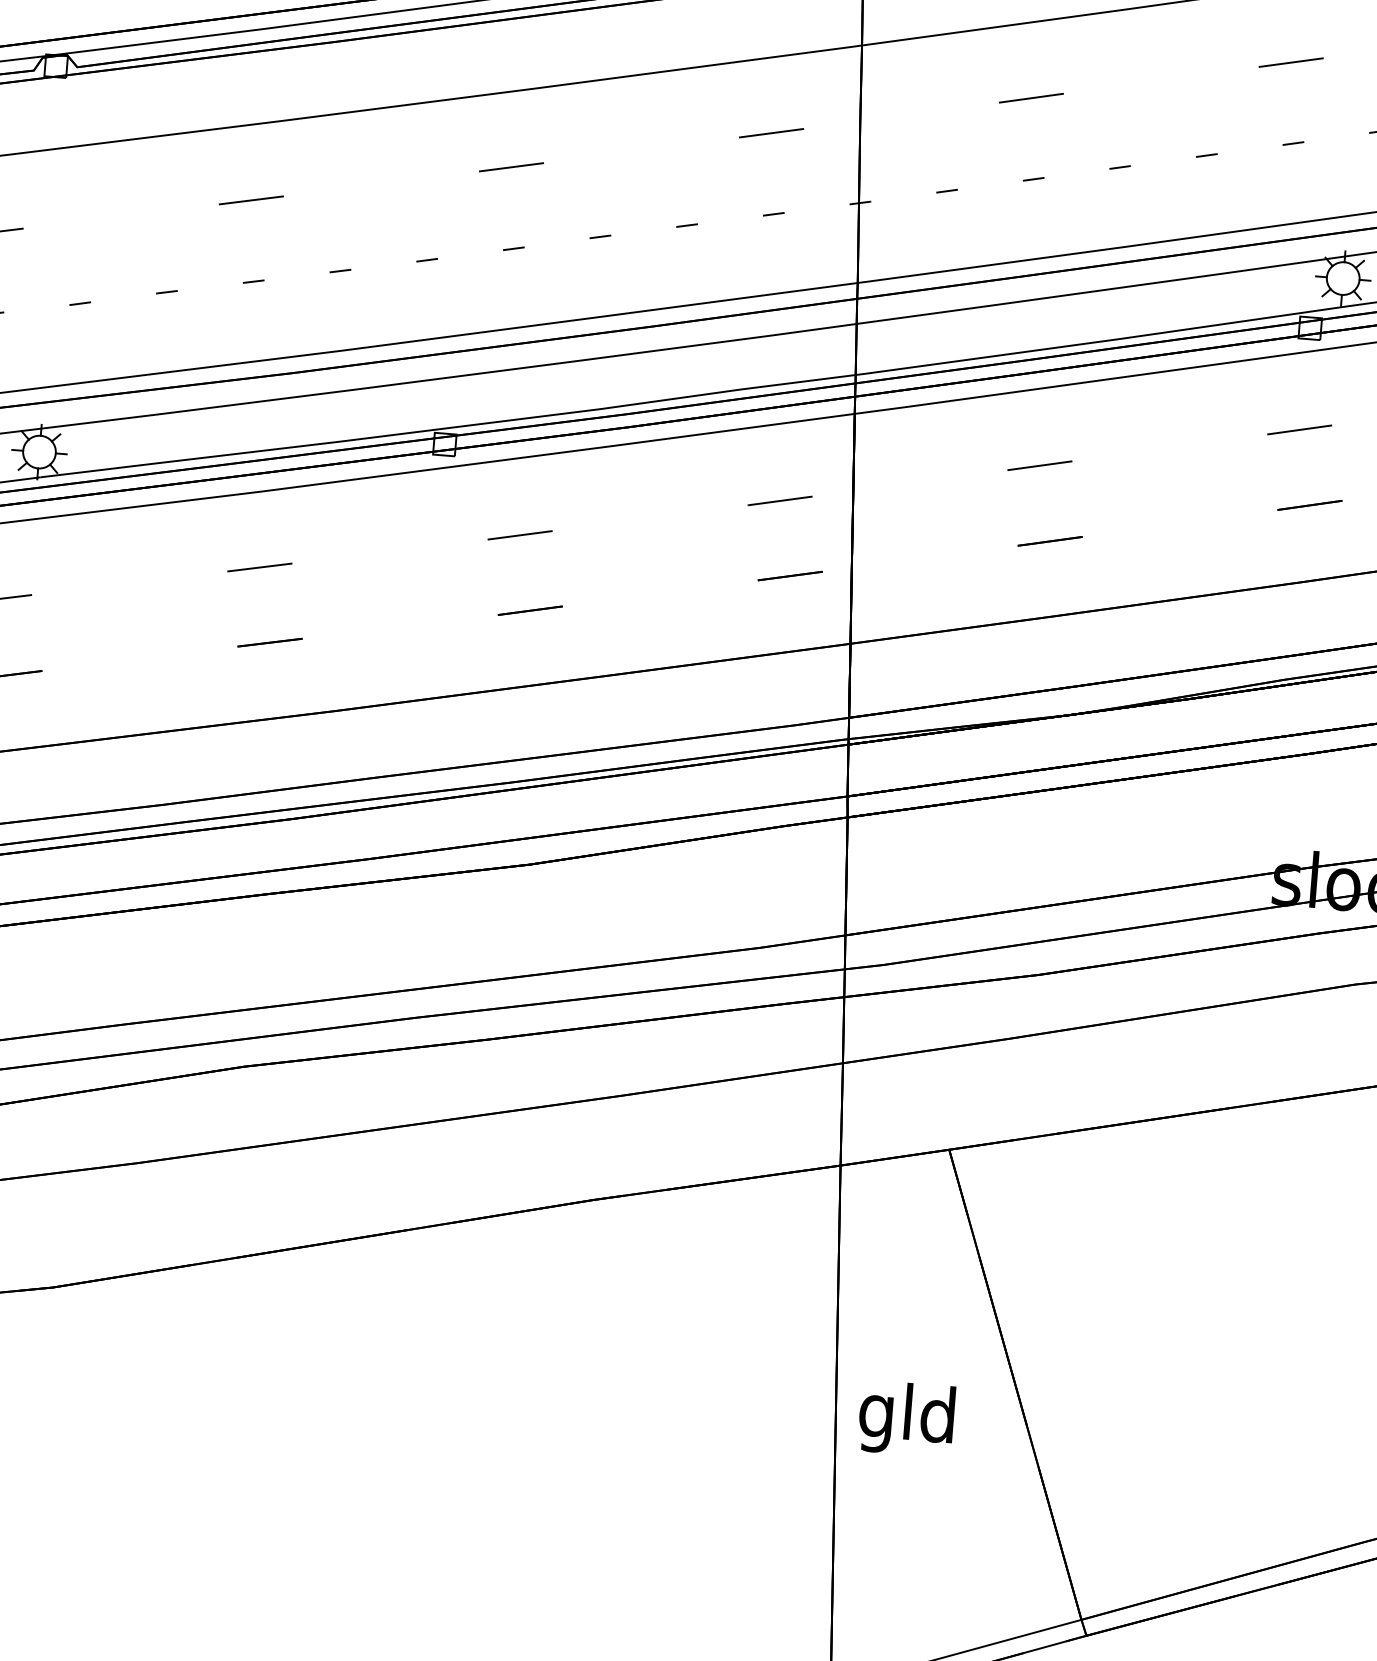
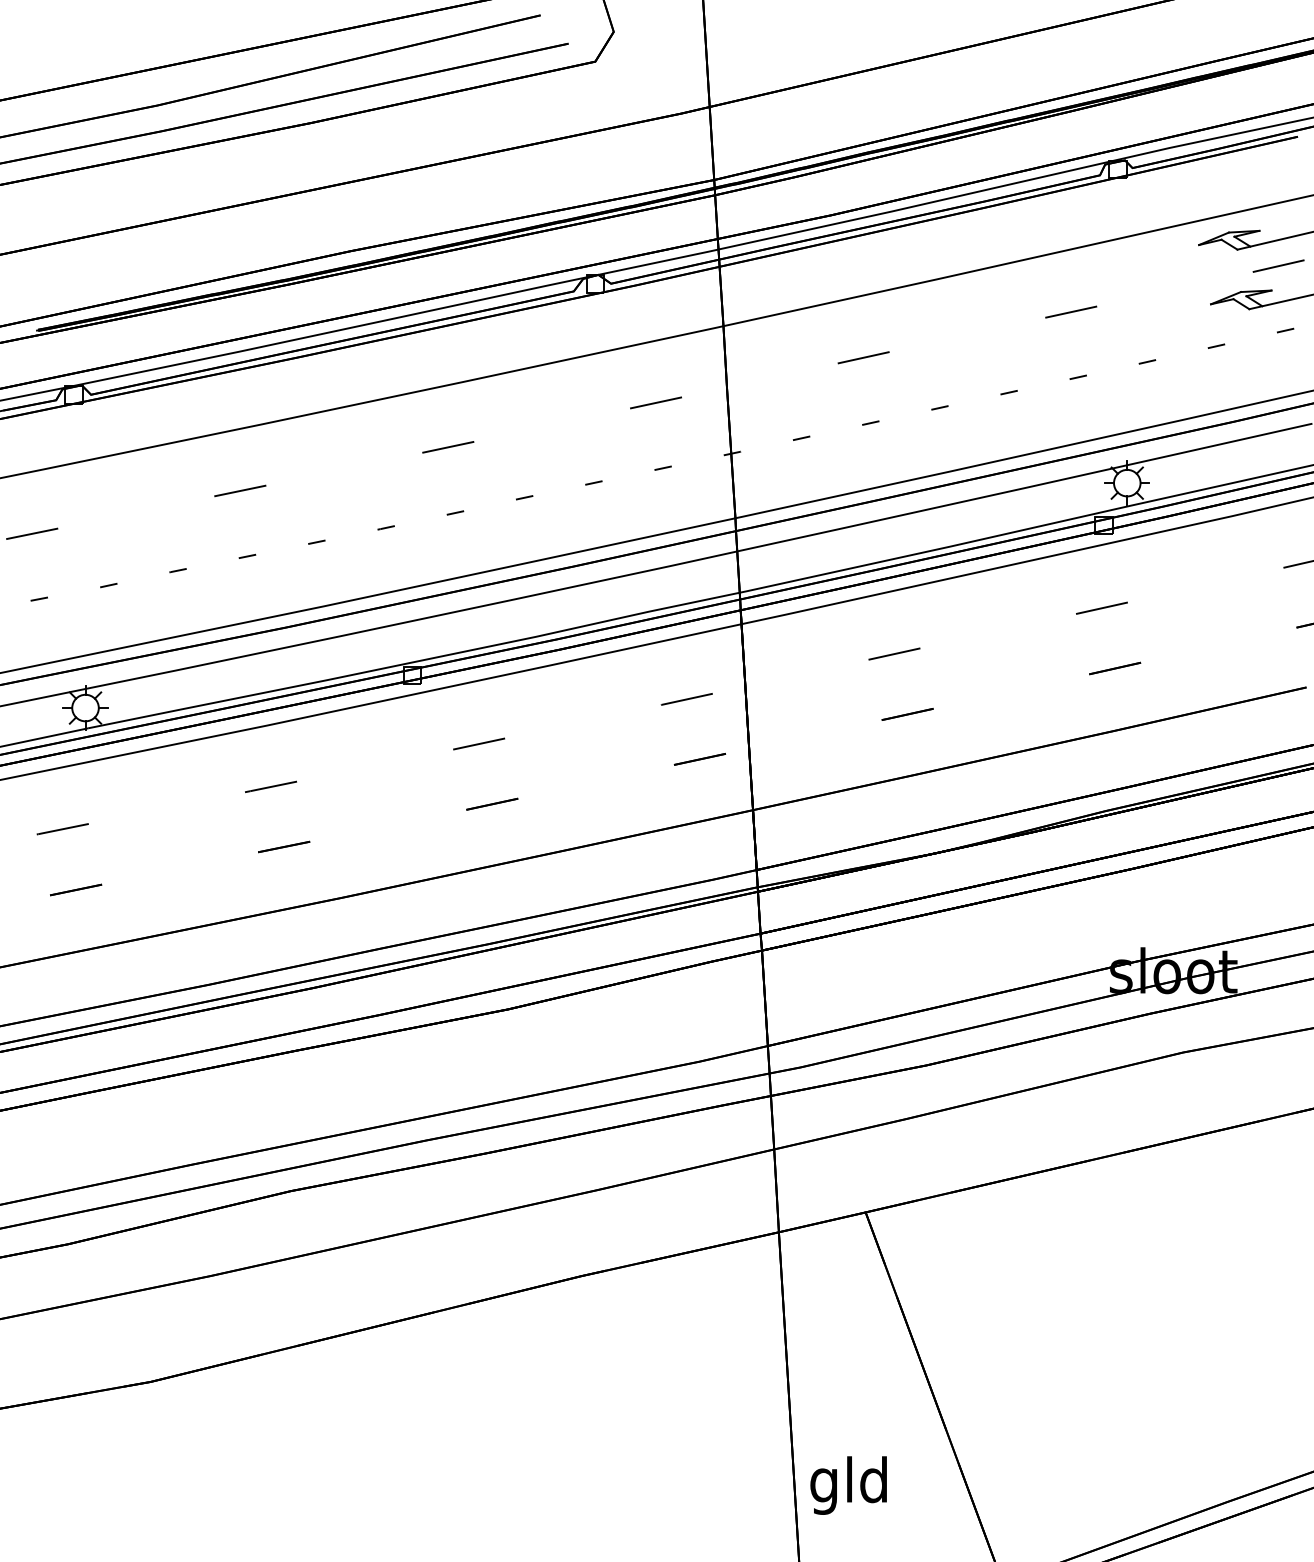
text: (906, 1418) -> (848, 1485), moved

